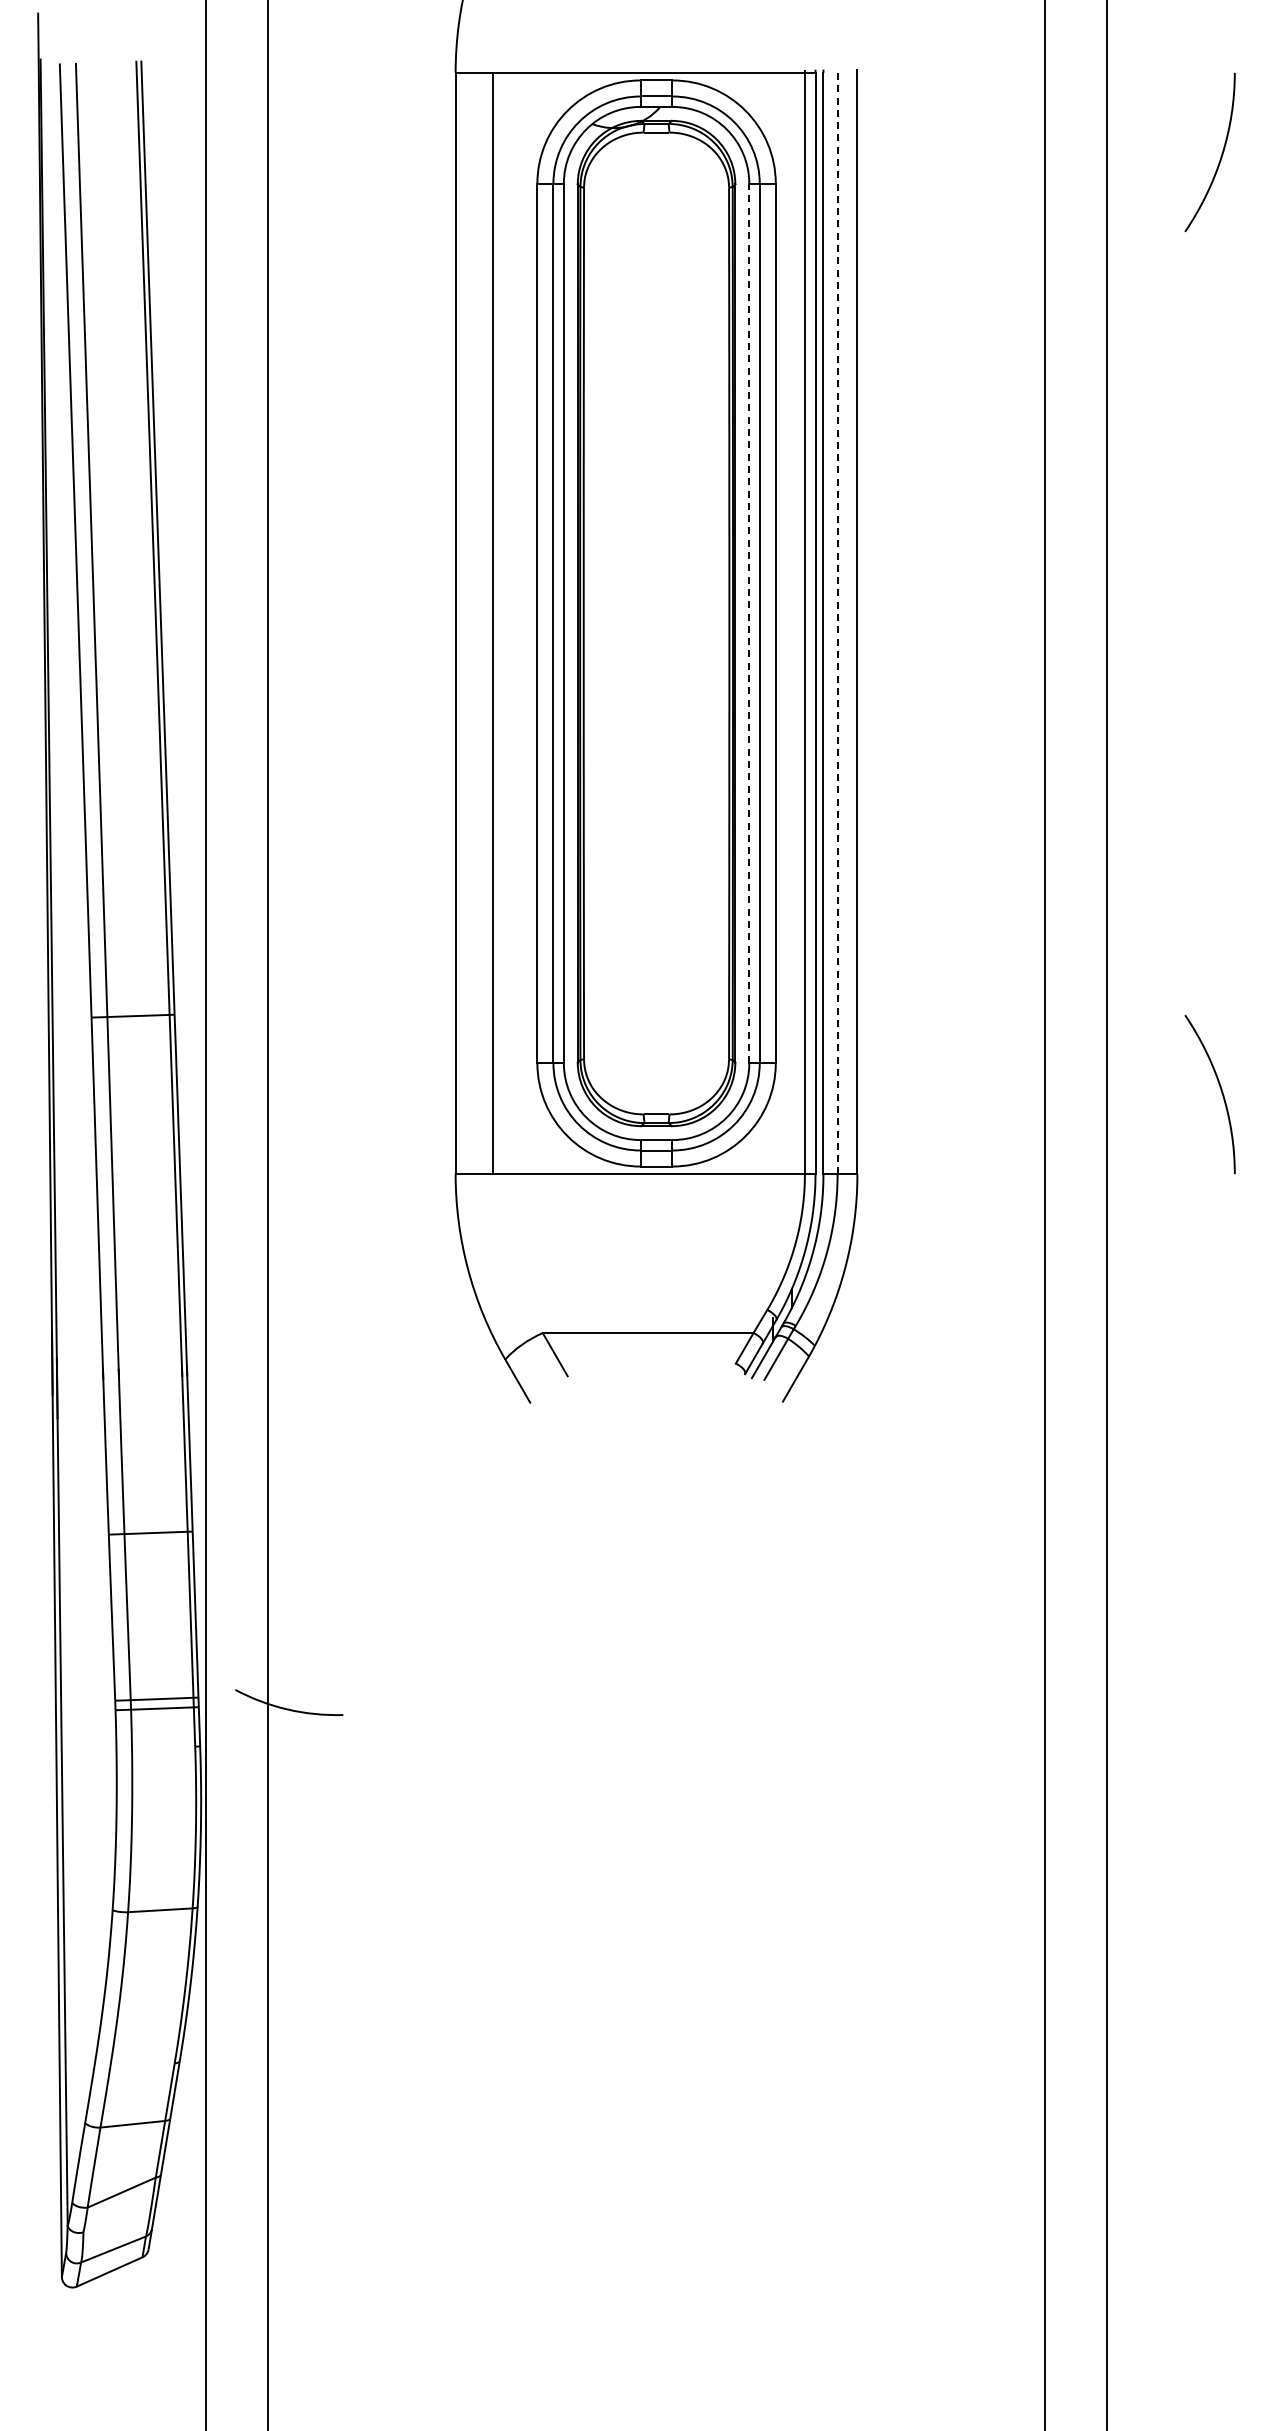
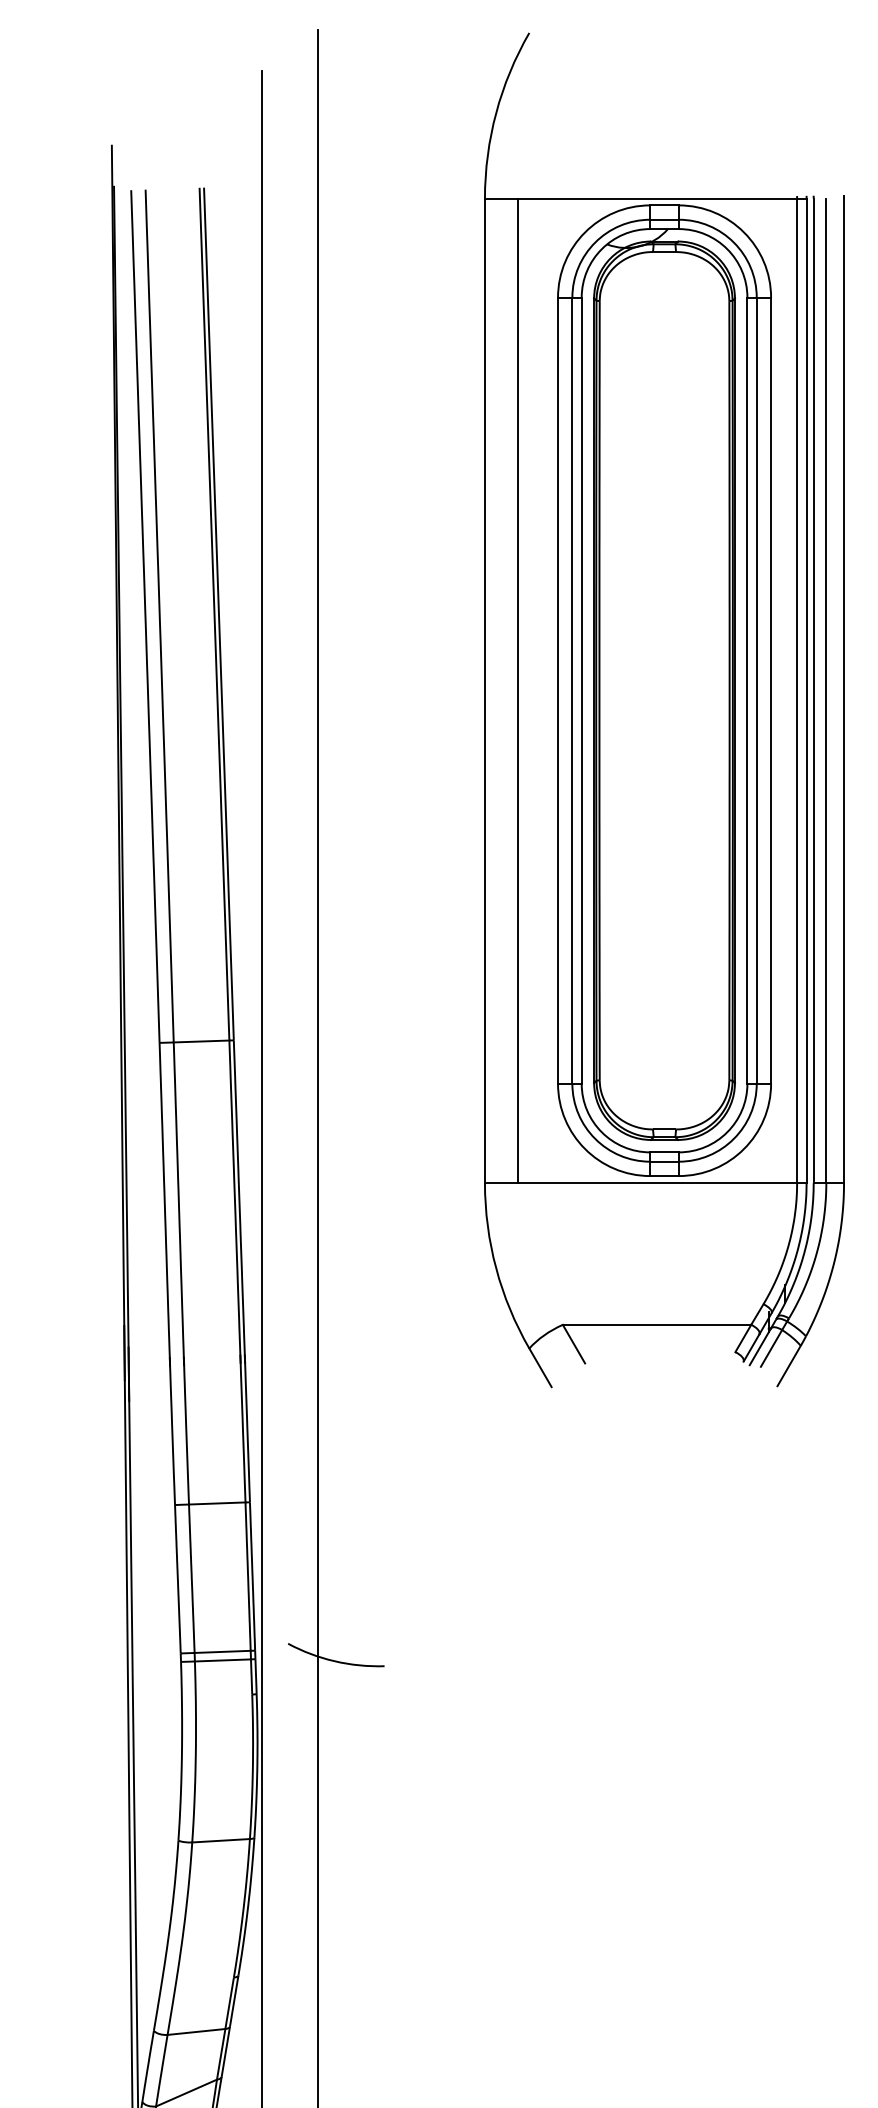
line: (749, 623) -> (747, 690), dashed -> solid
line: (837, 623) -> (826, 690), dashed -> solid

